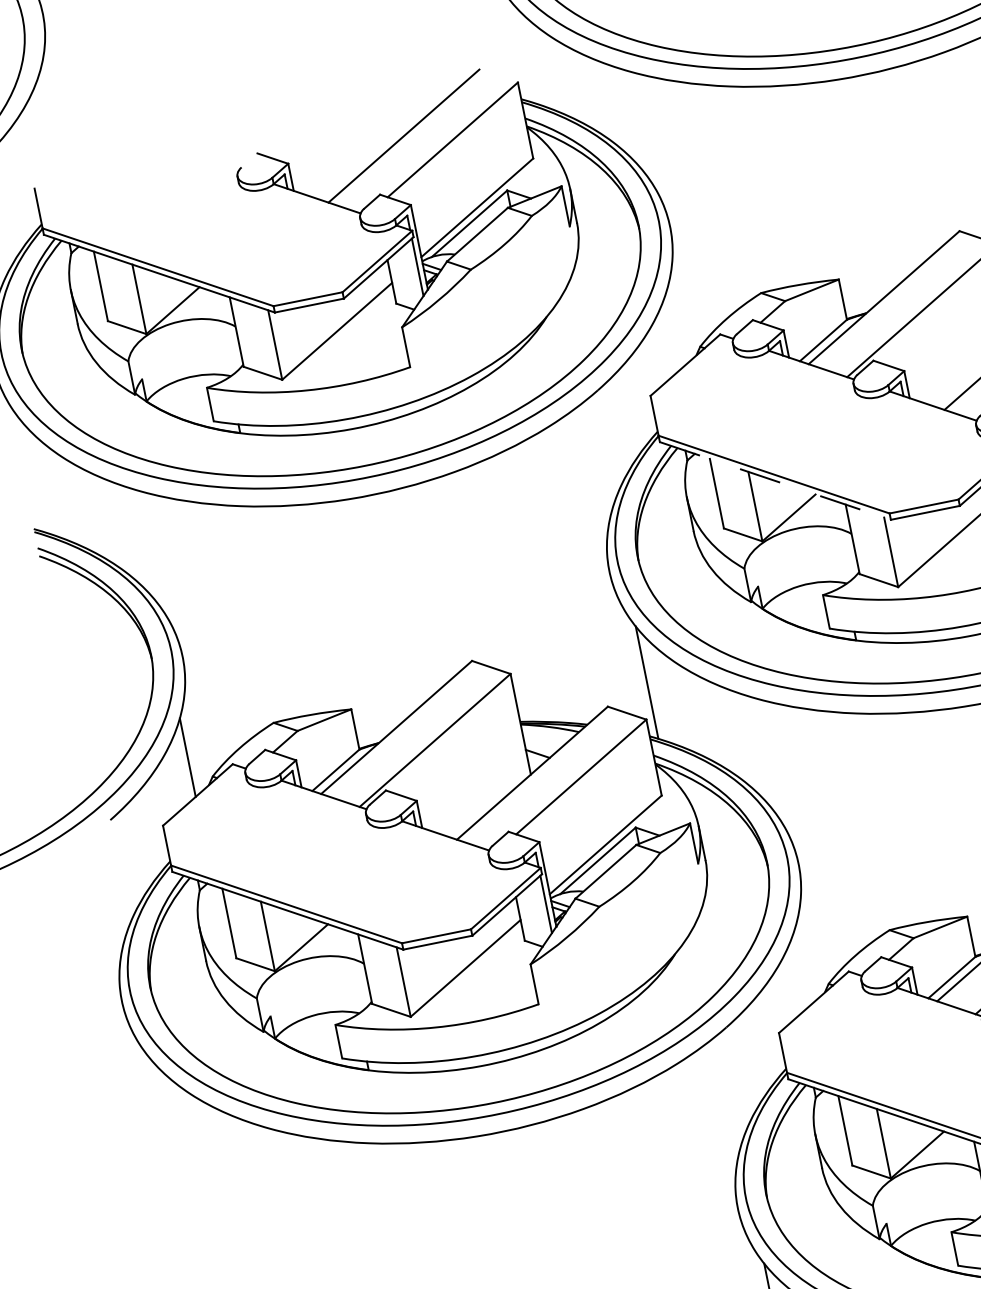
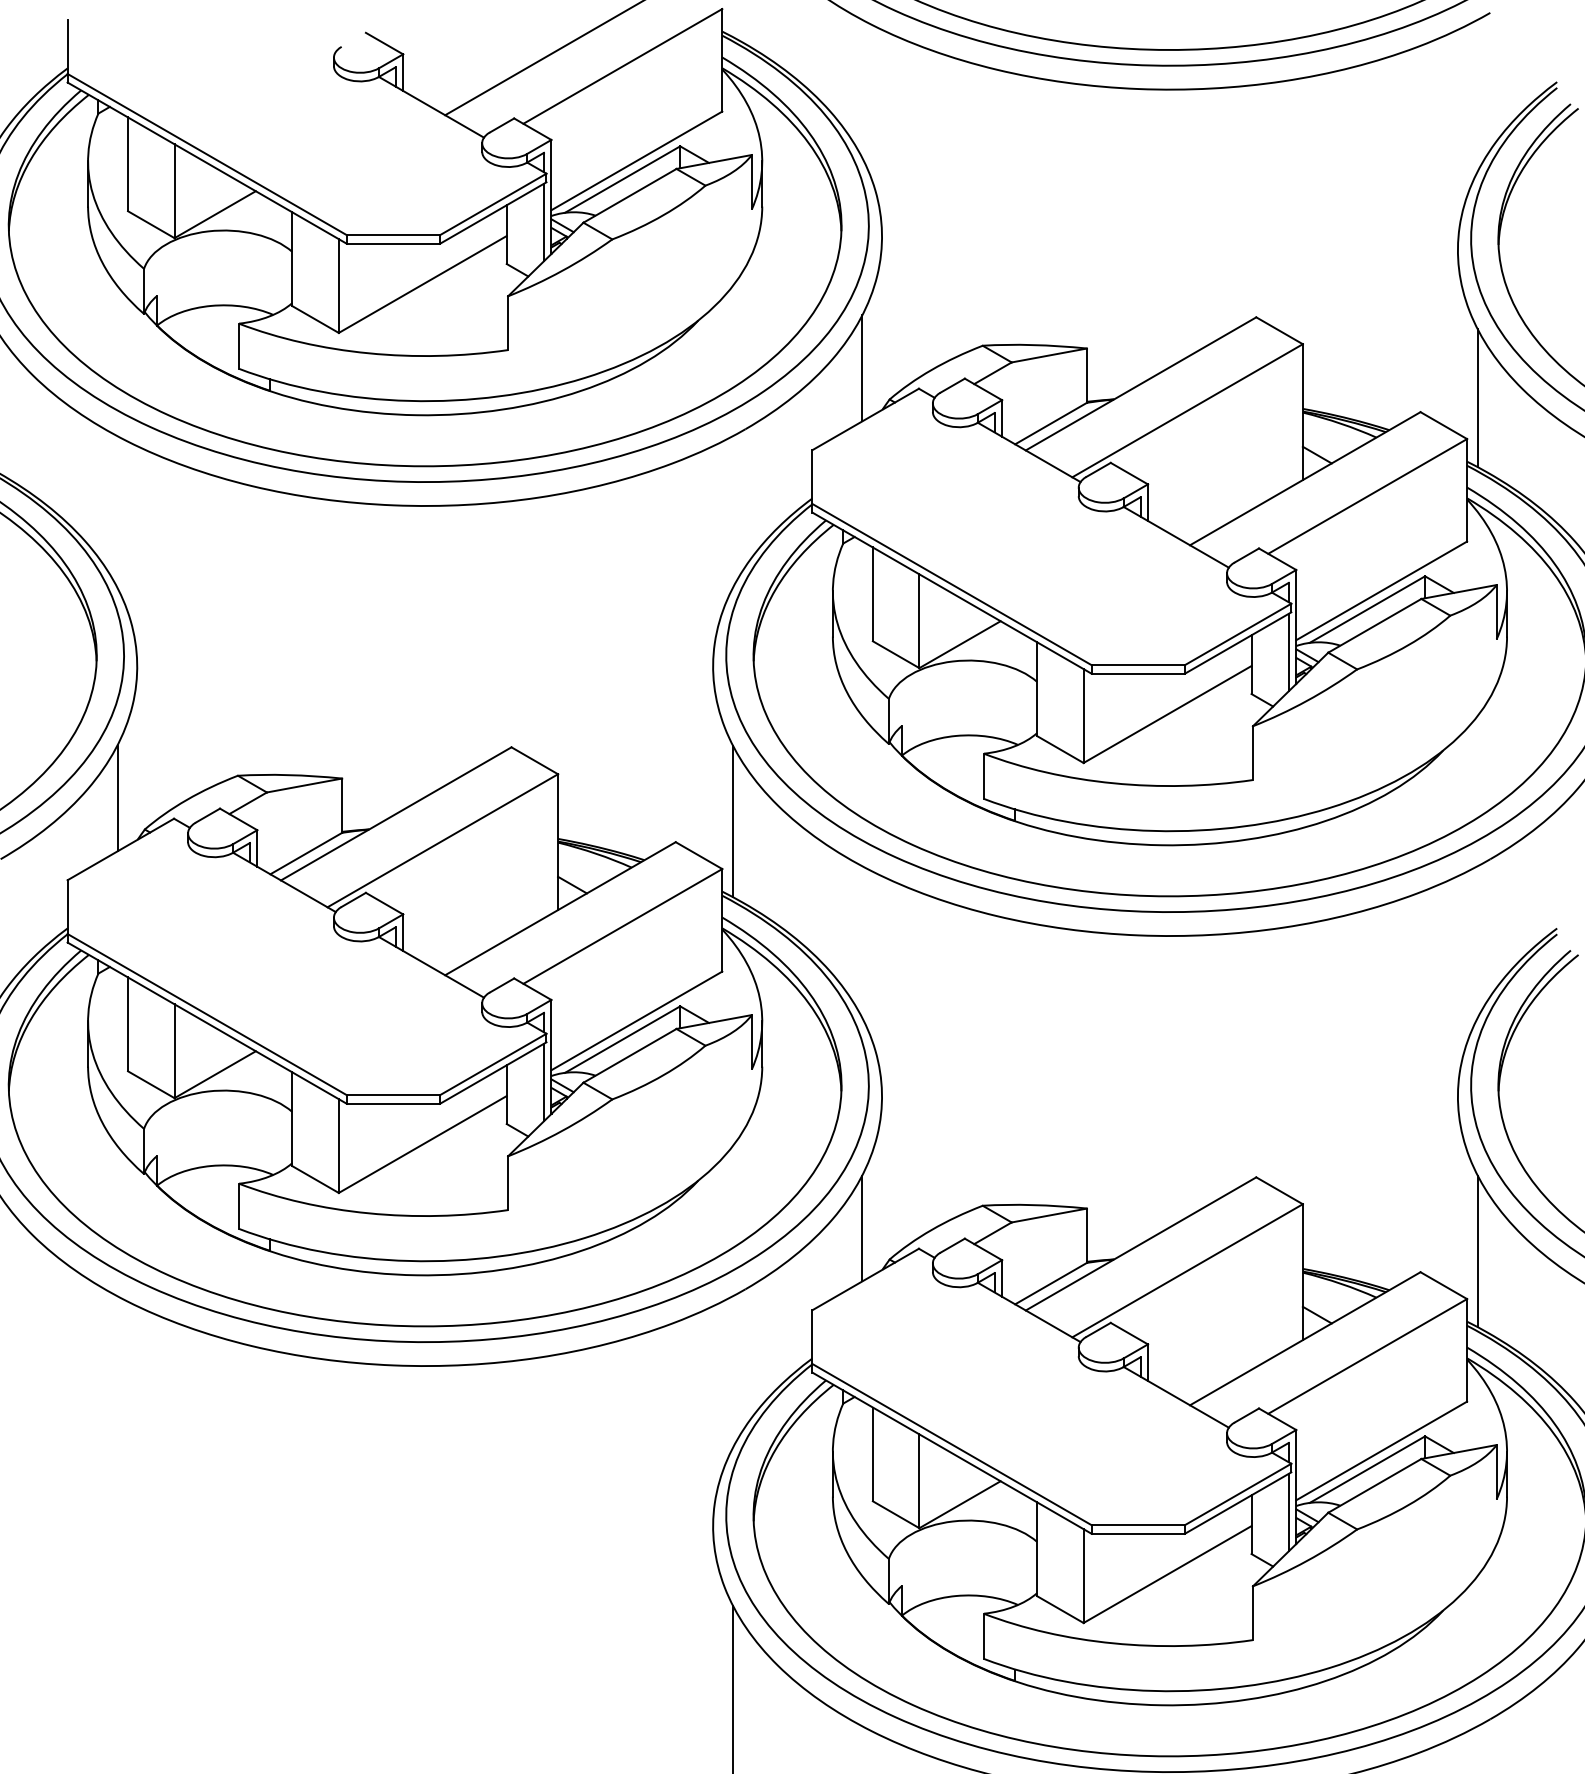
line: (675, 327) -> (862, 368), added
line: (775, 481) -> (952, 593), dashed -> solid
line: (803, 964) -> (862, 1228), added

